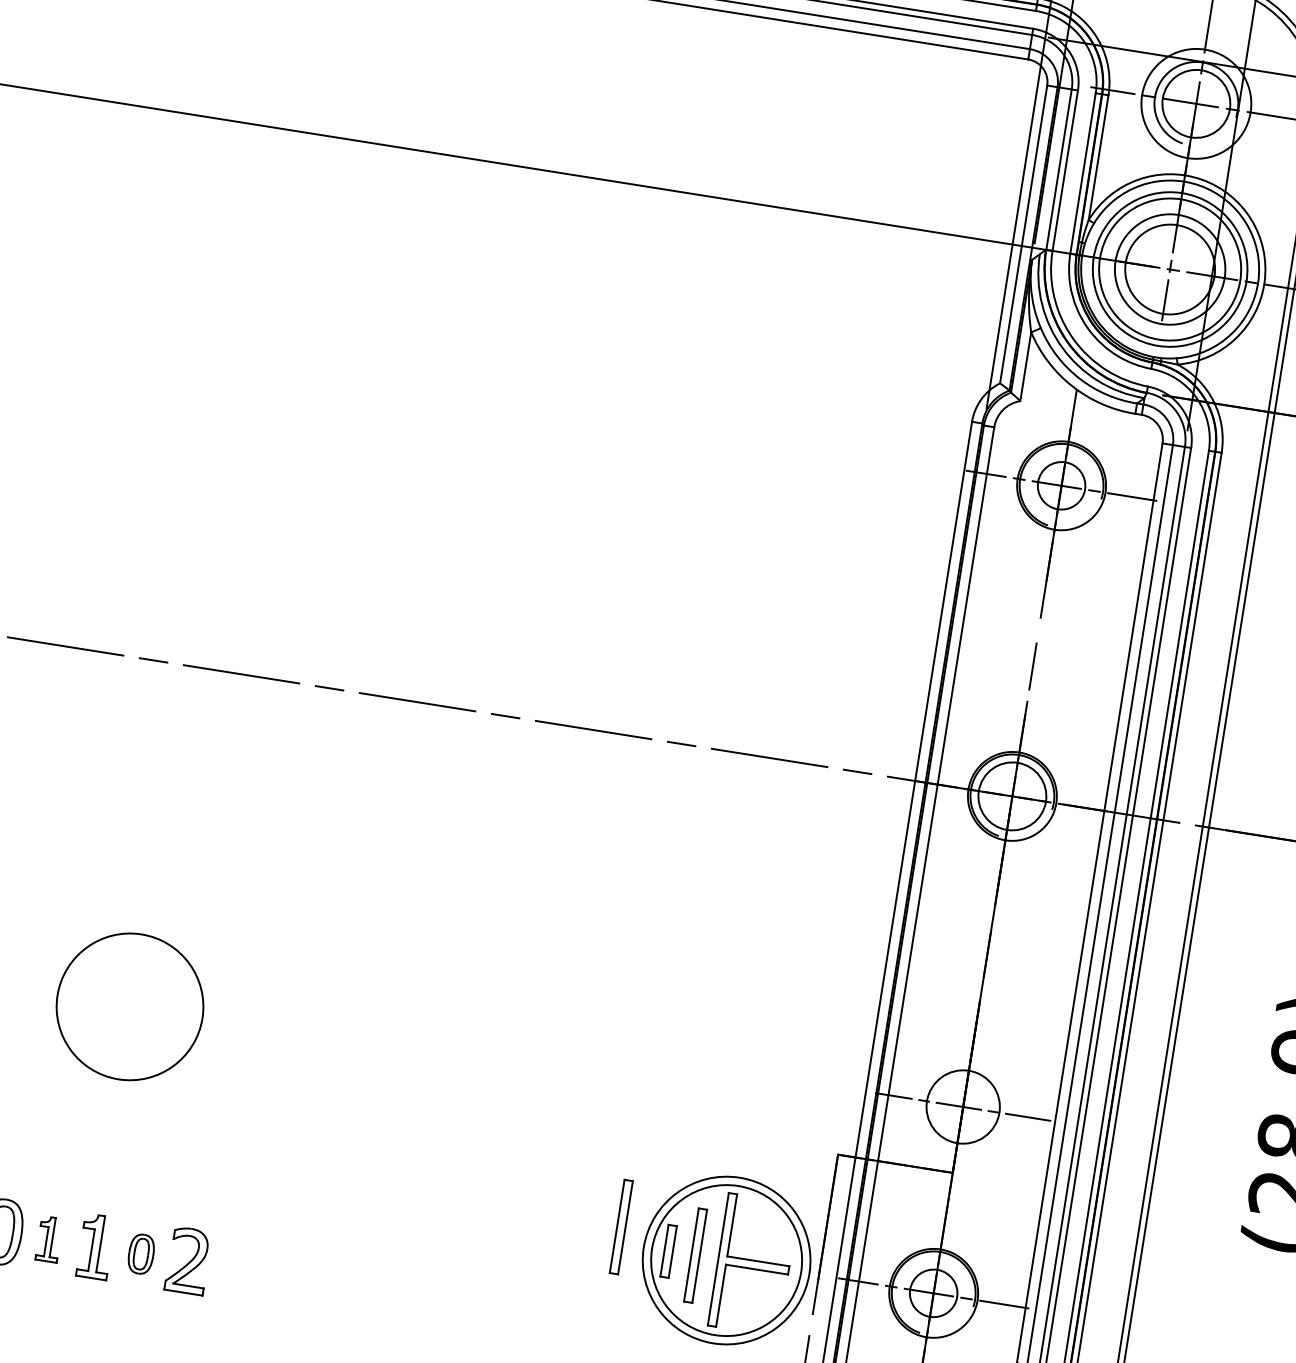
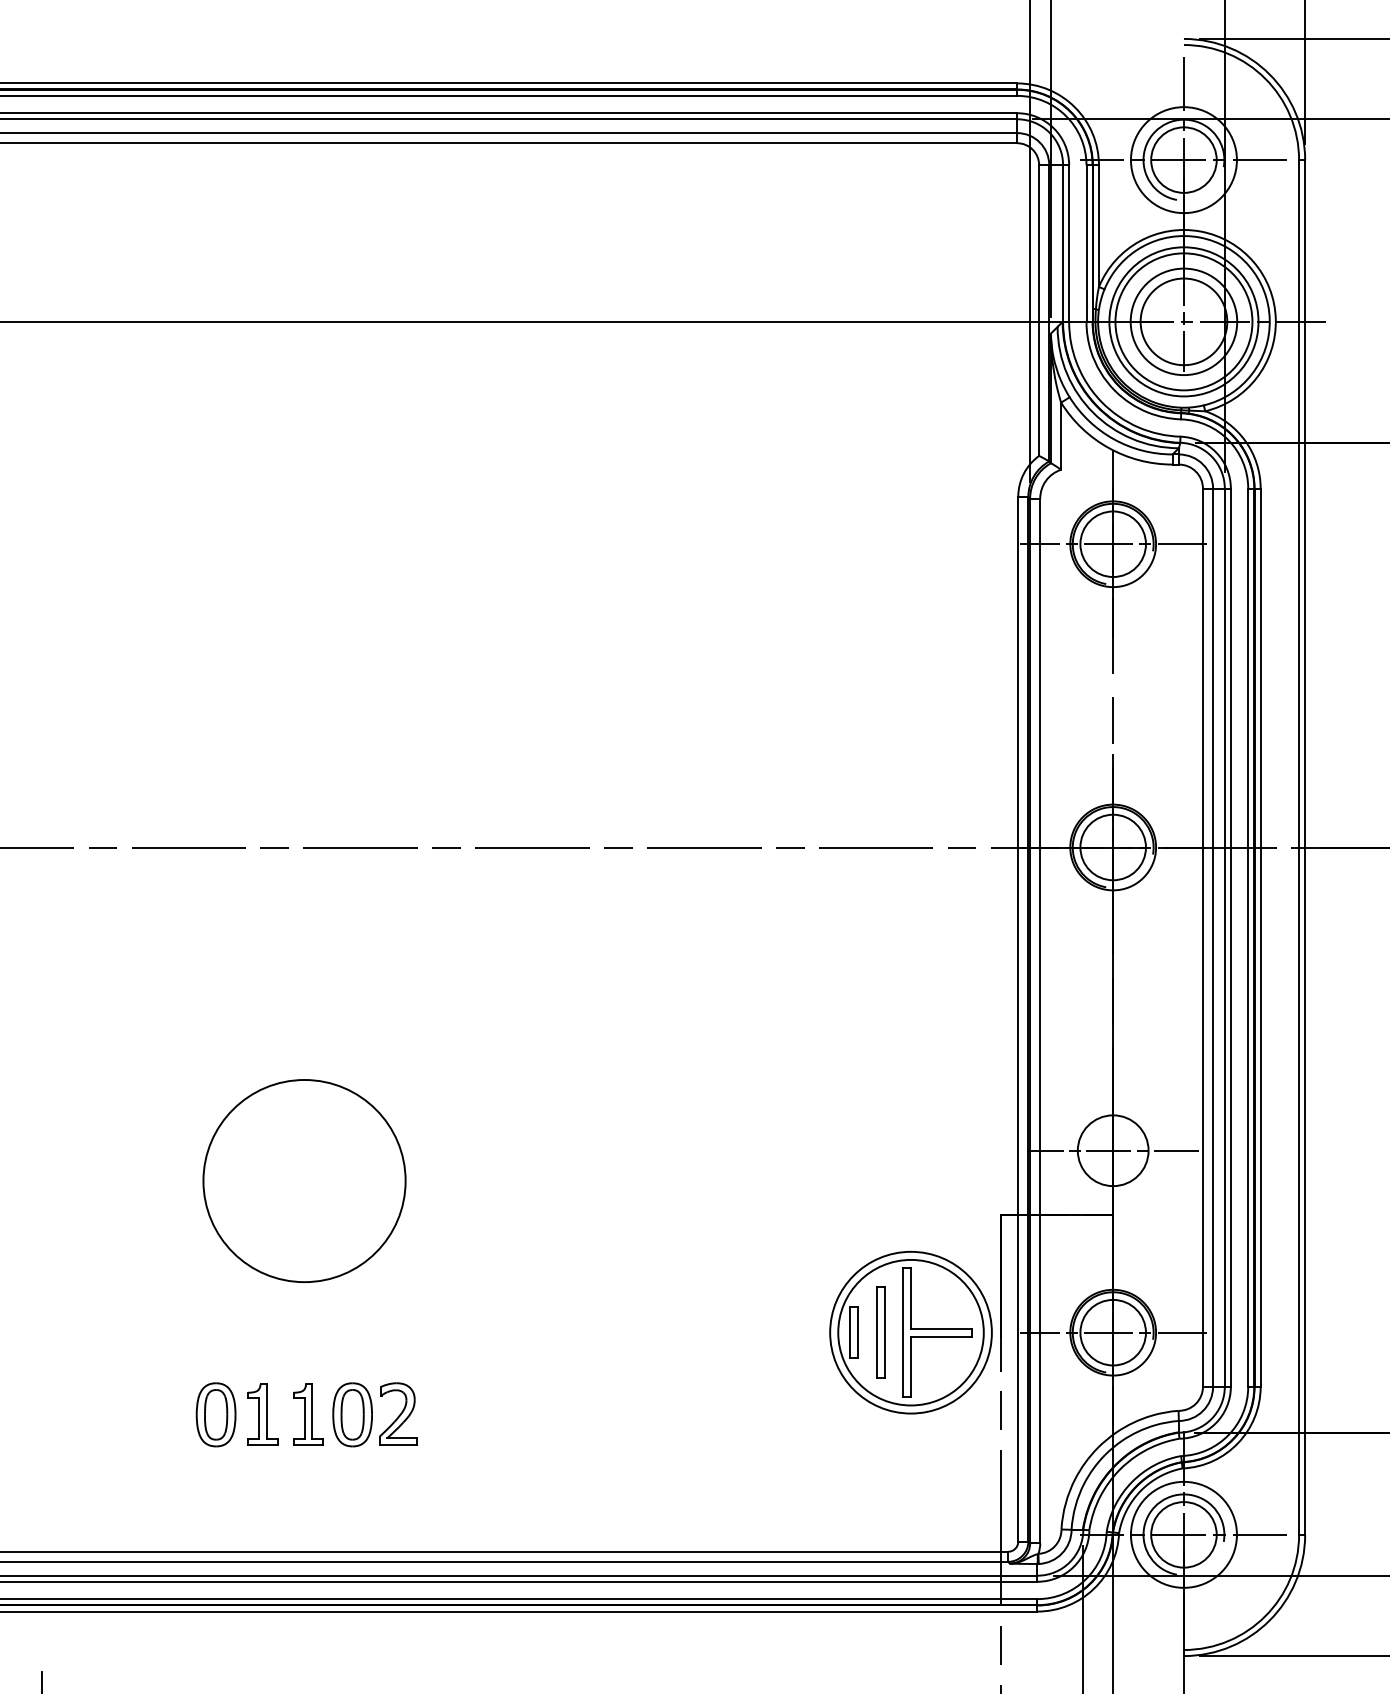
circle: (1060, 485) -> (1112, 544), size x1.43
circle: (130, 1006) -> (304, 1180), size x1.43
part: (621, 1226) -> (805, 1316), removed
part: (49, 1239) -> (262, 1414), size x1.43
part: (141, 1253) -> (352, 1414), size x1.67
circle: (933, 1293) -> (1112, 1332), size x1.43

